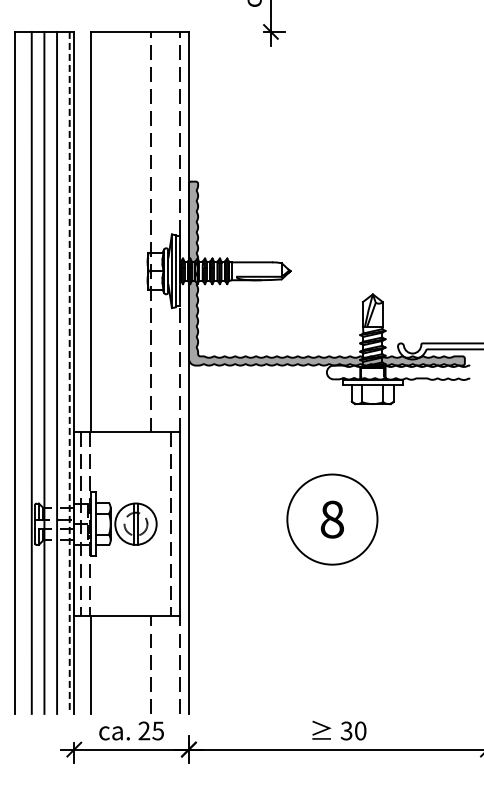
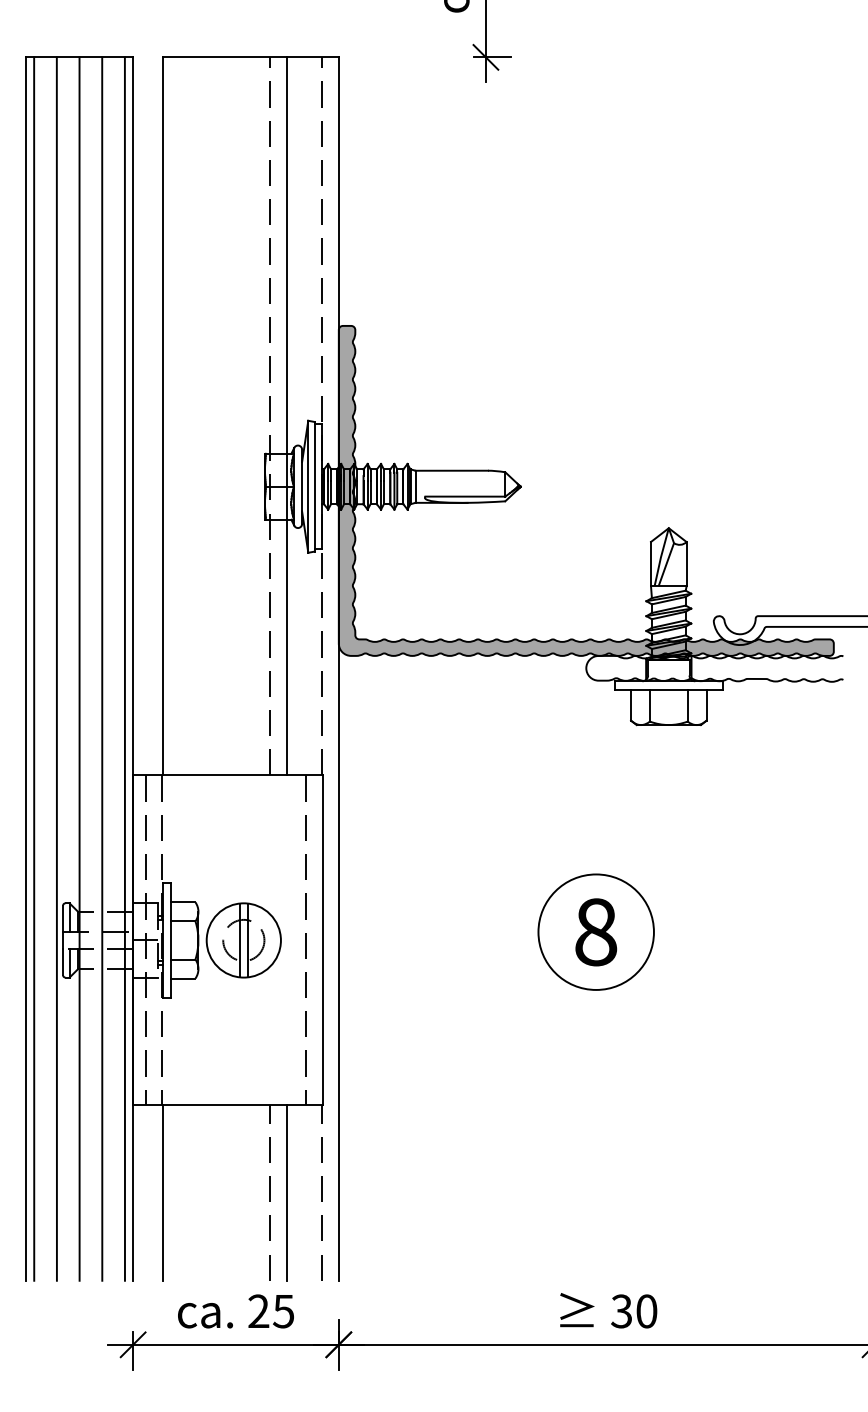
line: (159, 231) -> (286, 415), added
line: (19, 372) -> (34, 668), added
line: (69, 372) -> (124, 668), dashed -> solid
circle: (332, 519) -> (596, 932), size x0.71
line: (159, 664) -> (286, 1192), added

